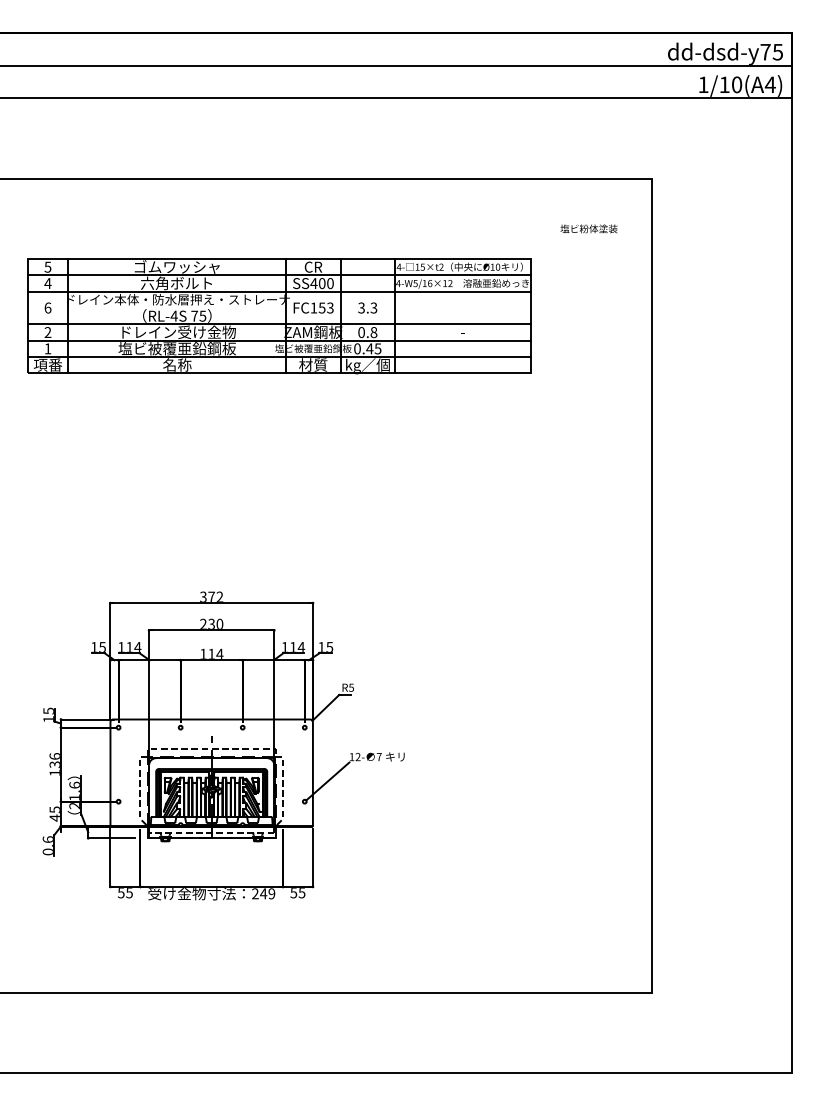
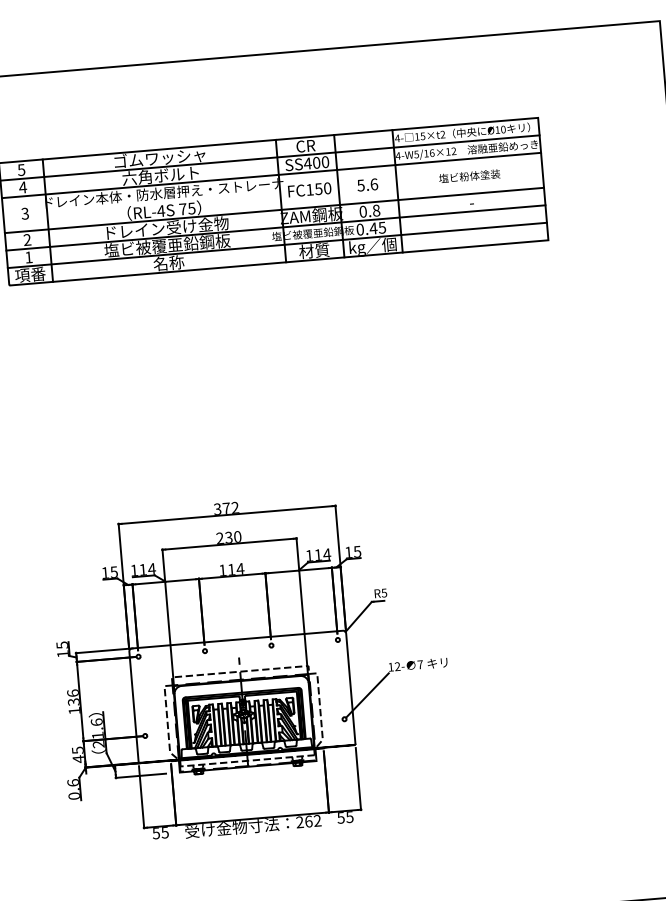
text: (588, 228) -> (469, 175), moved
text: (47, 307) -> (24, 213), 6 -> 3
text: (330, 307) -> (327, 187), FC153 -> FC150
text: (367, 307) -> (367, 184), 3.3 -> 5.6
text: (267, 893) -> (312, 820), 249 -> 262

